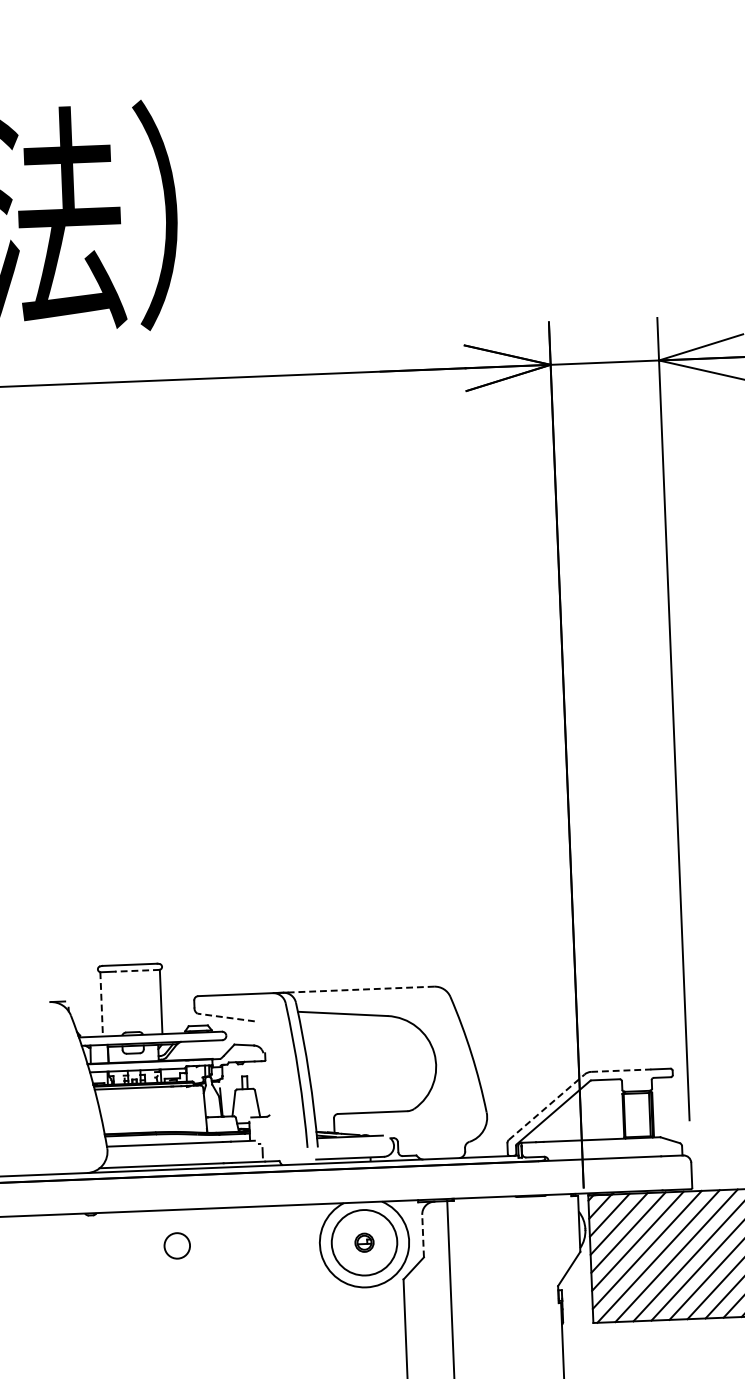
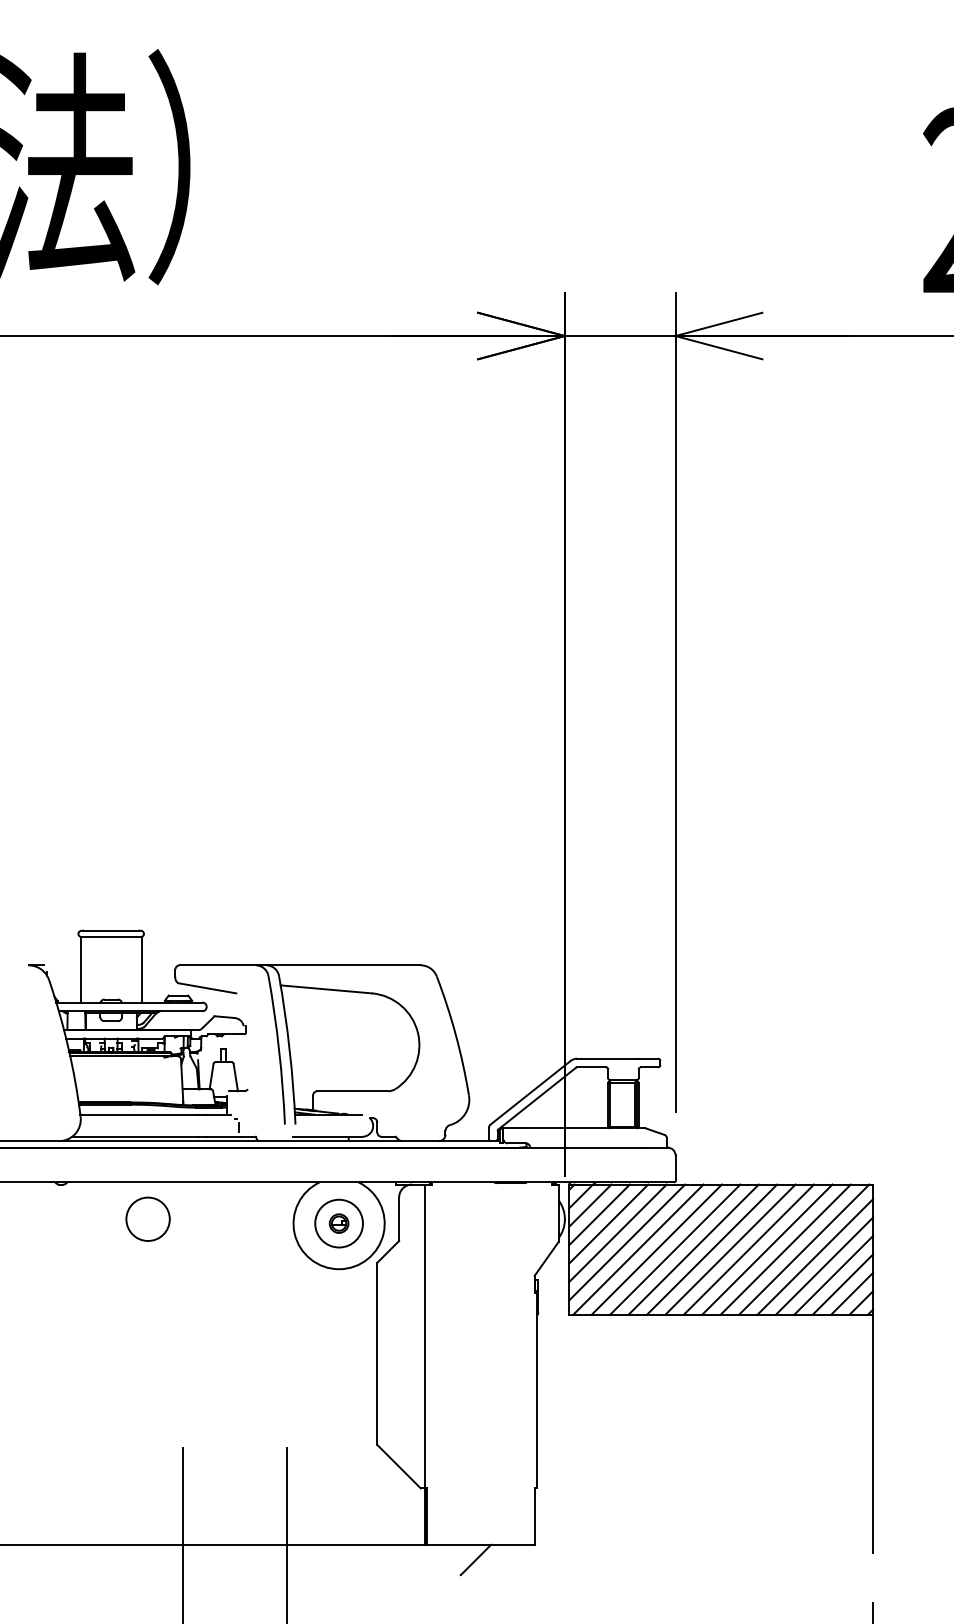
line: (137, 970) -> (118, 936), dashed -> solid
line: (360, 989) -> (345, 965), dashed -> solid
line: (101, 1004) -> (80, 969), dashed -> solid
line: (225, 1017) -> (206, 988), dashed -> solid
line: (620, 1070) -> (607, 1058), dashed -> solid
line: (546, 1106) -> (530, 1092), dashed -> solid
line: (423, 1236) -> (399, 1219), dashed -> solid
circle: (364, 1242) -> (339, 1223), size x0.71
circle: (176, 1245) -> (147, 1218), size x1.67

